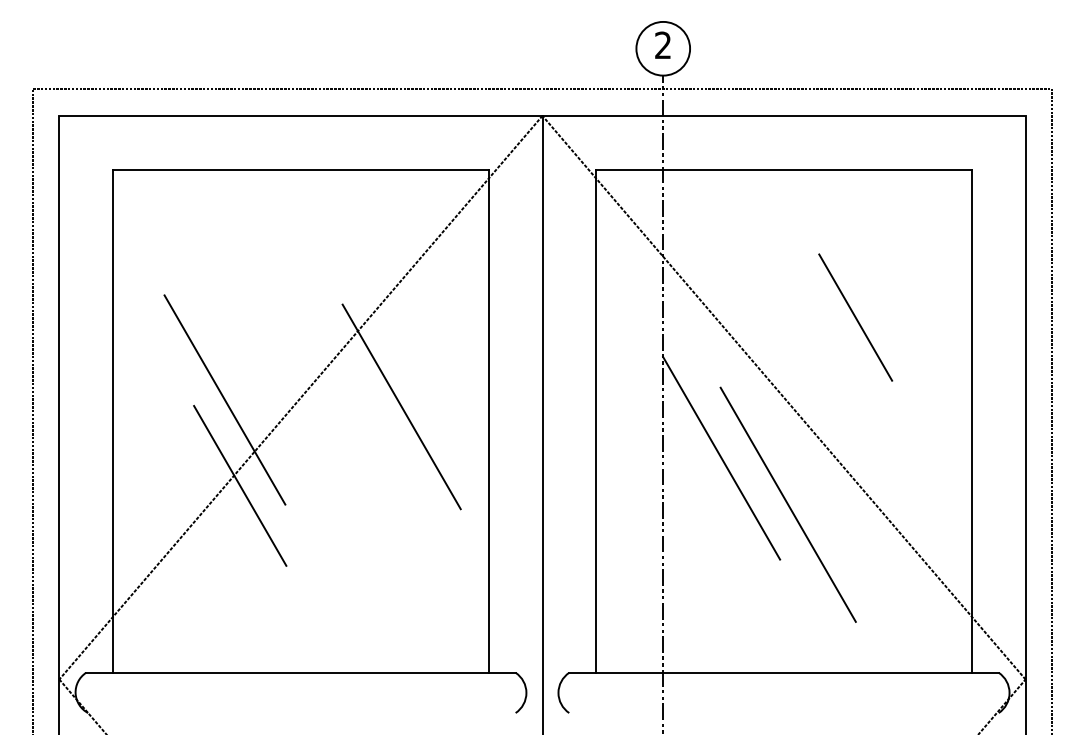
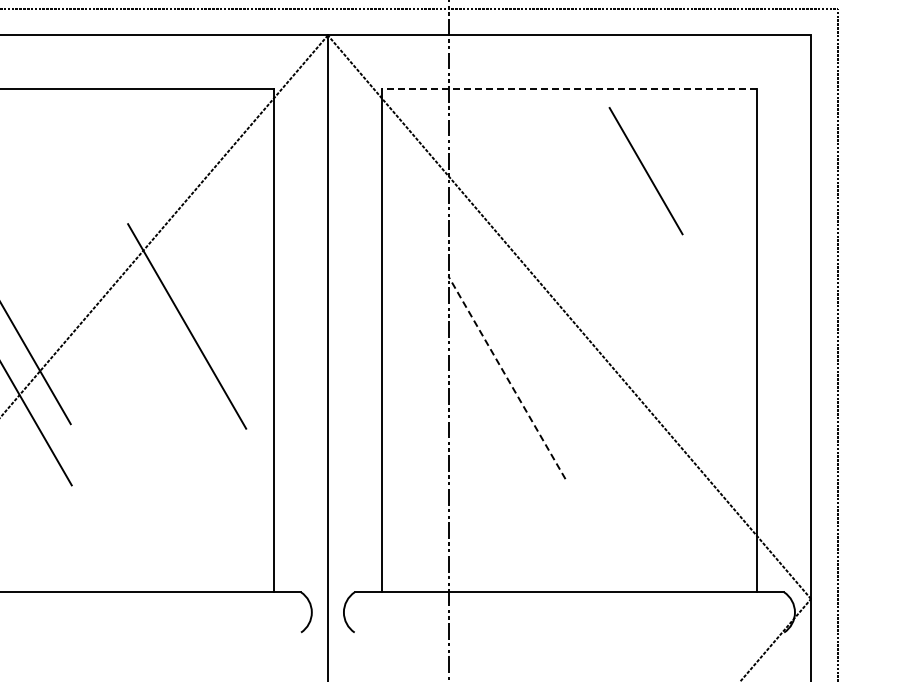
line: (784, 169) -> (569, 89), solid -> dashed
line: (855, 317) -> (645, 171), moved
line: (721, 457) -> (506, 377), solid -> dashed
line: (787, 504) -> (572, 424), removed

